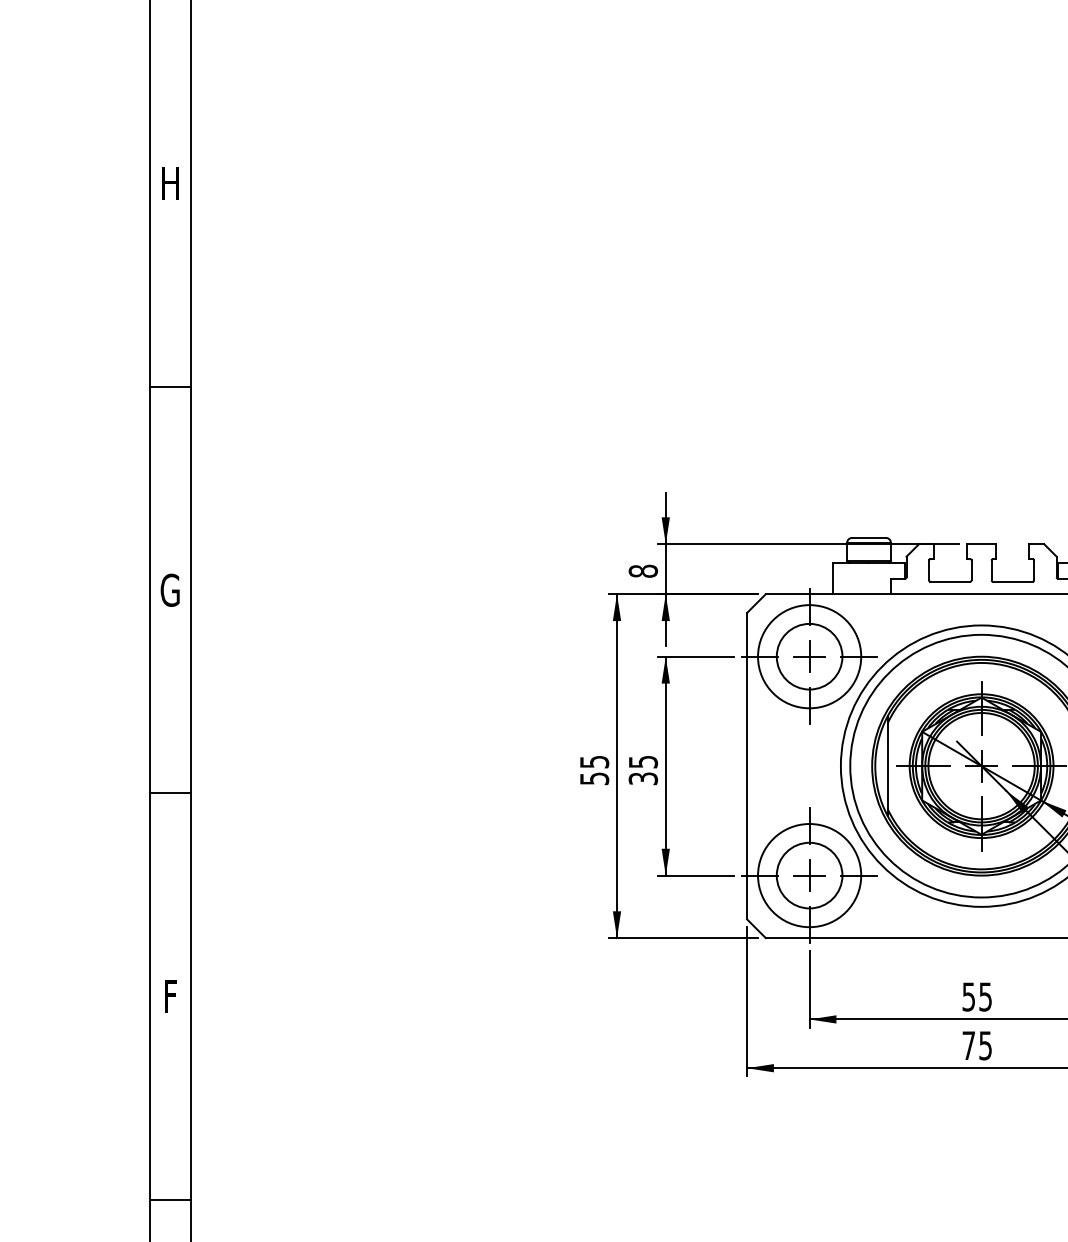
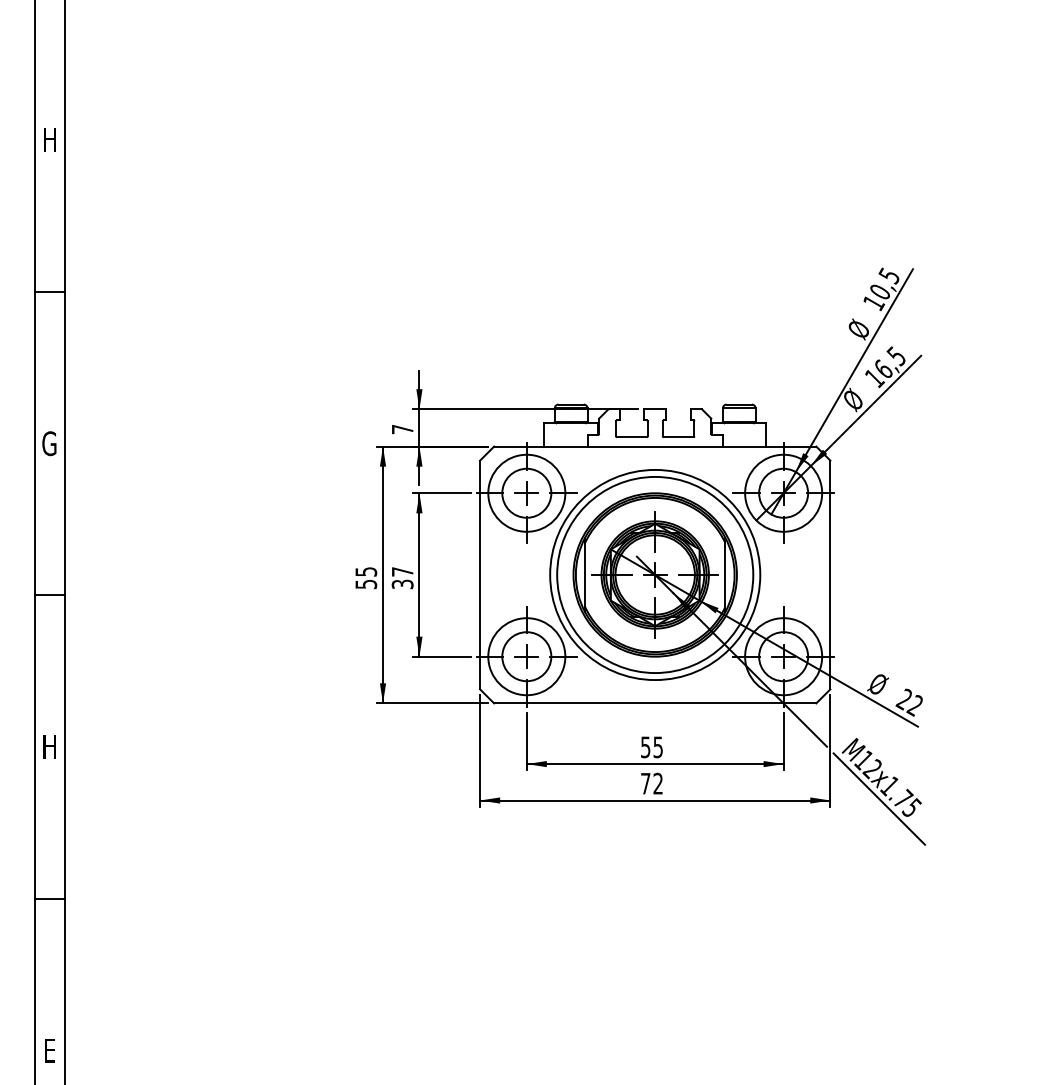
text: (643, 571) -> (402, 429), 8 -> 7
text: (643, 761) -> (402, 571), 35 -> 37
text: (170, 995) -> (49, 746), F -> H
text: (984, 1045) -> (657, 783), 75 -> 72

